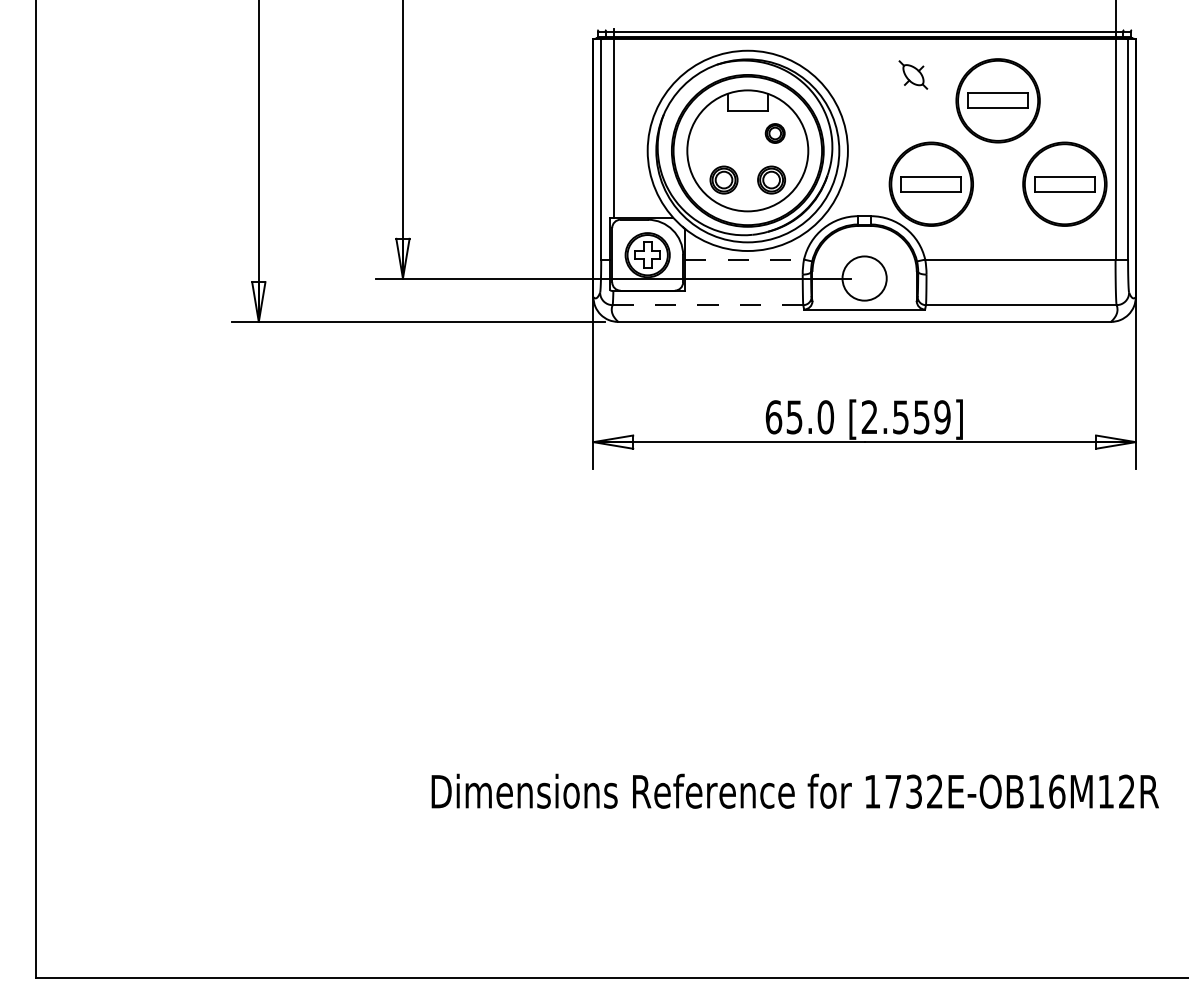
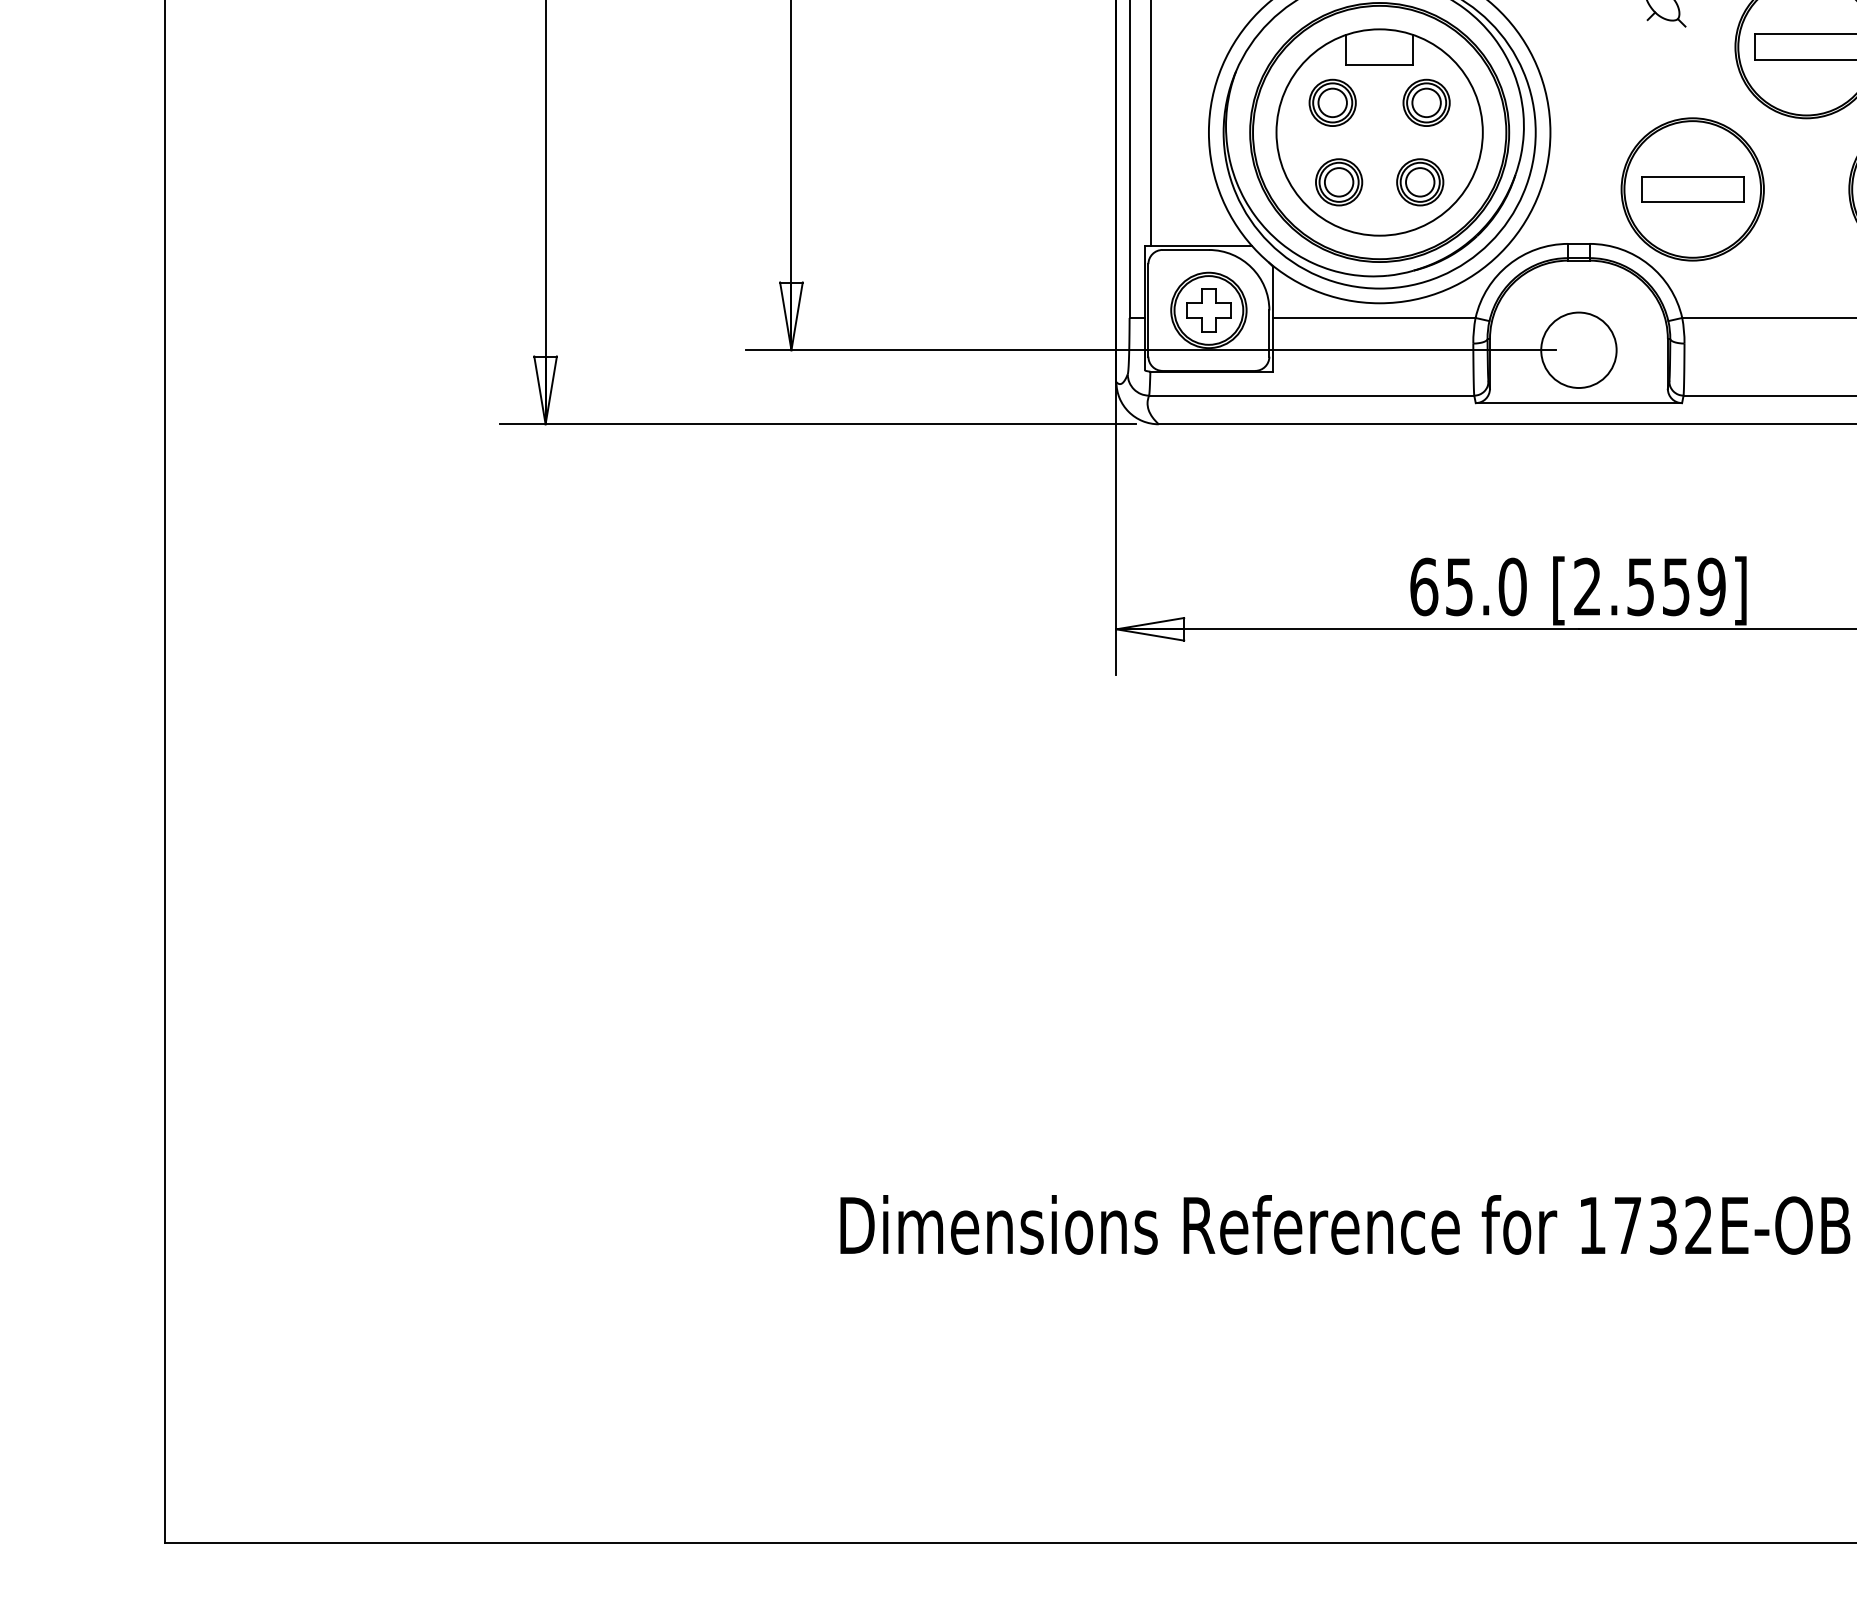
part: (719, 133) -> (1331, 102), added
part: (774, 133) -> (1425, 102), size x1.43
line: (745, 259) -> (1375, 317), dashed -> solid
line: (707, 305) -> (1310, 396), dashed -> solid

